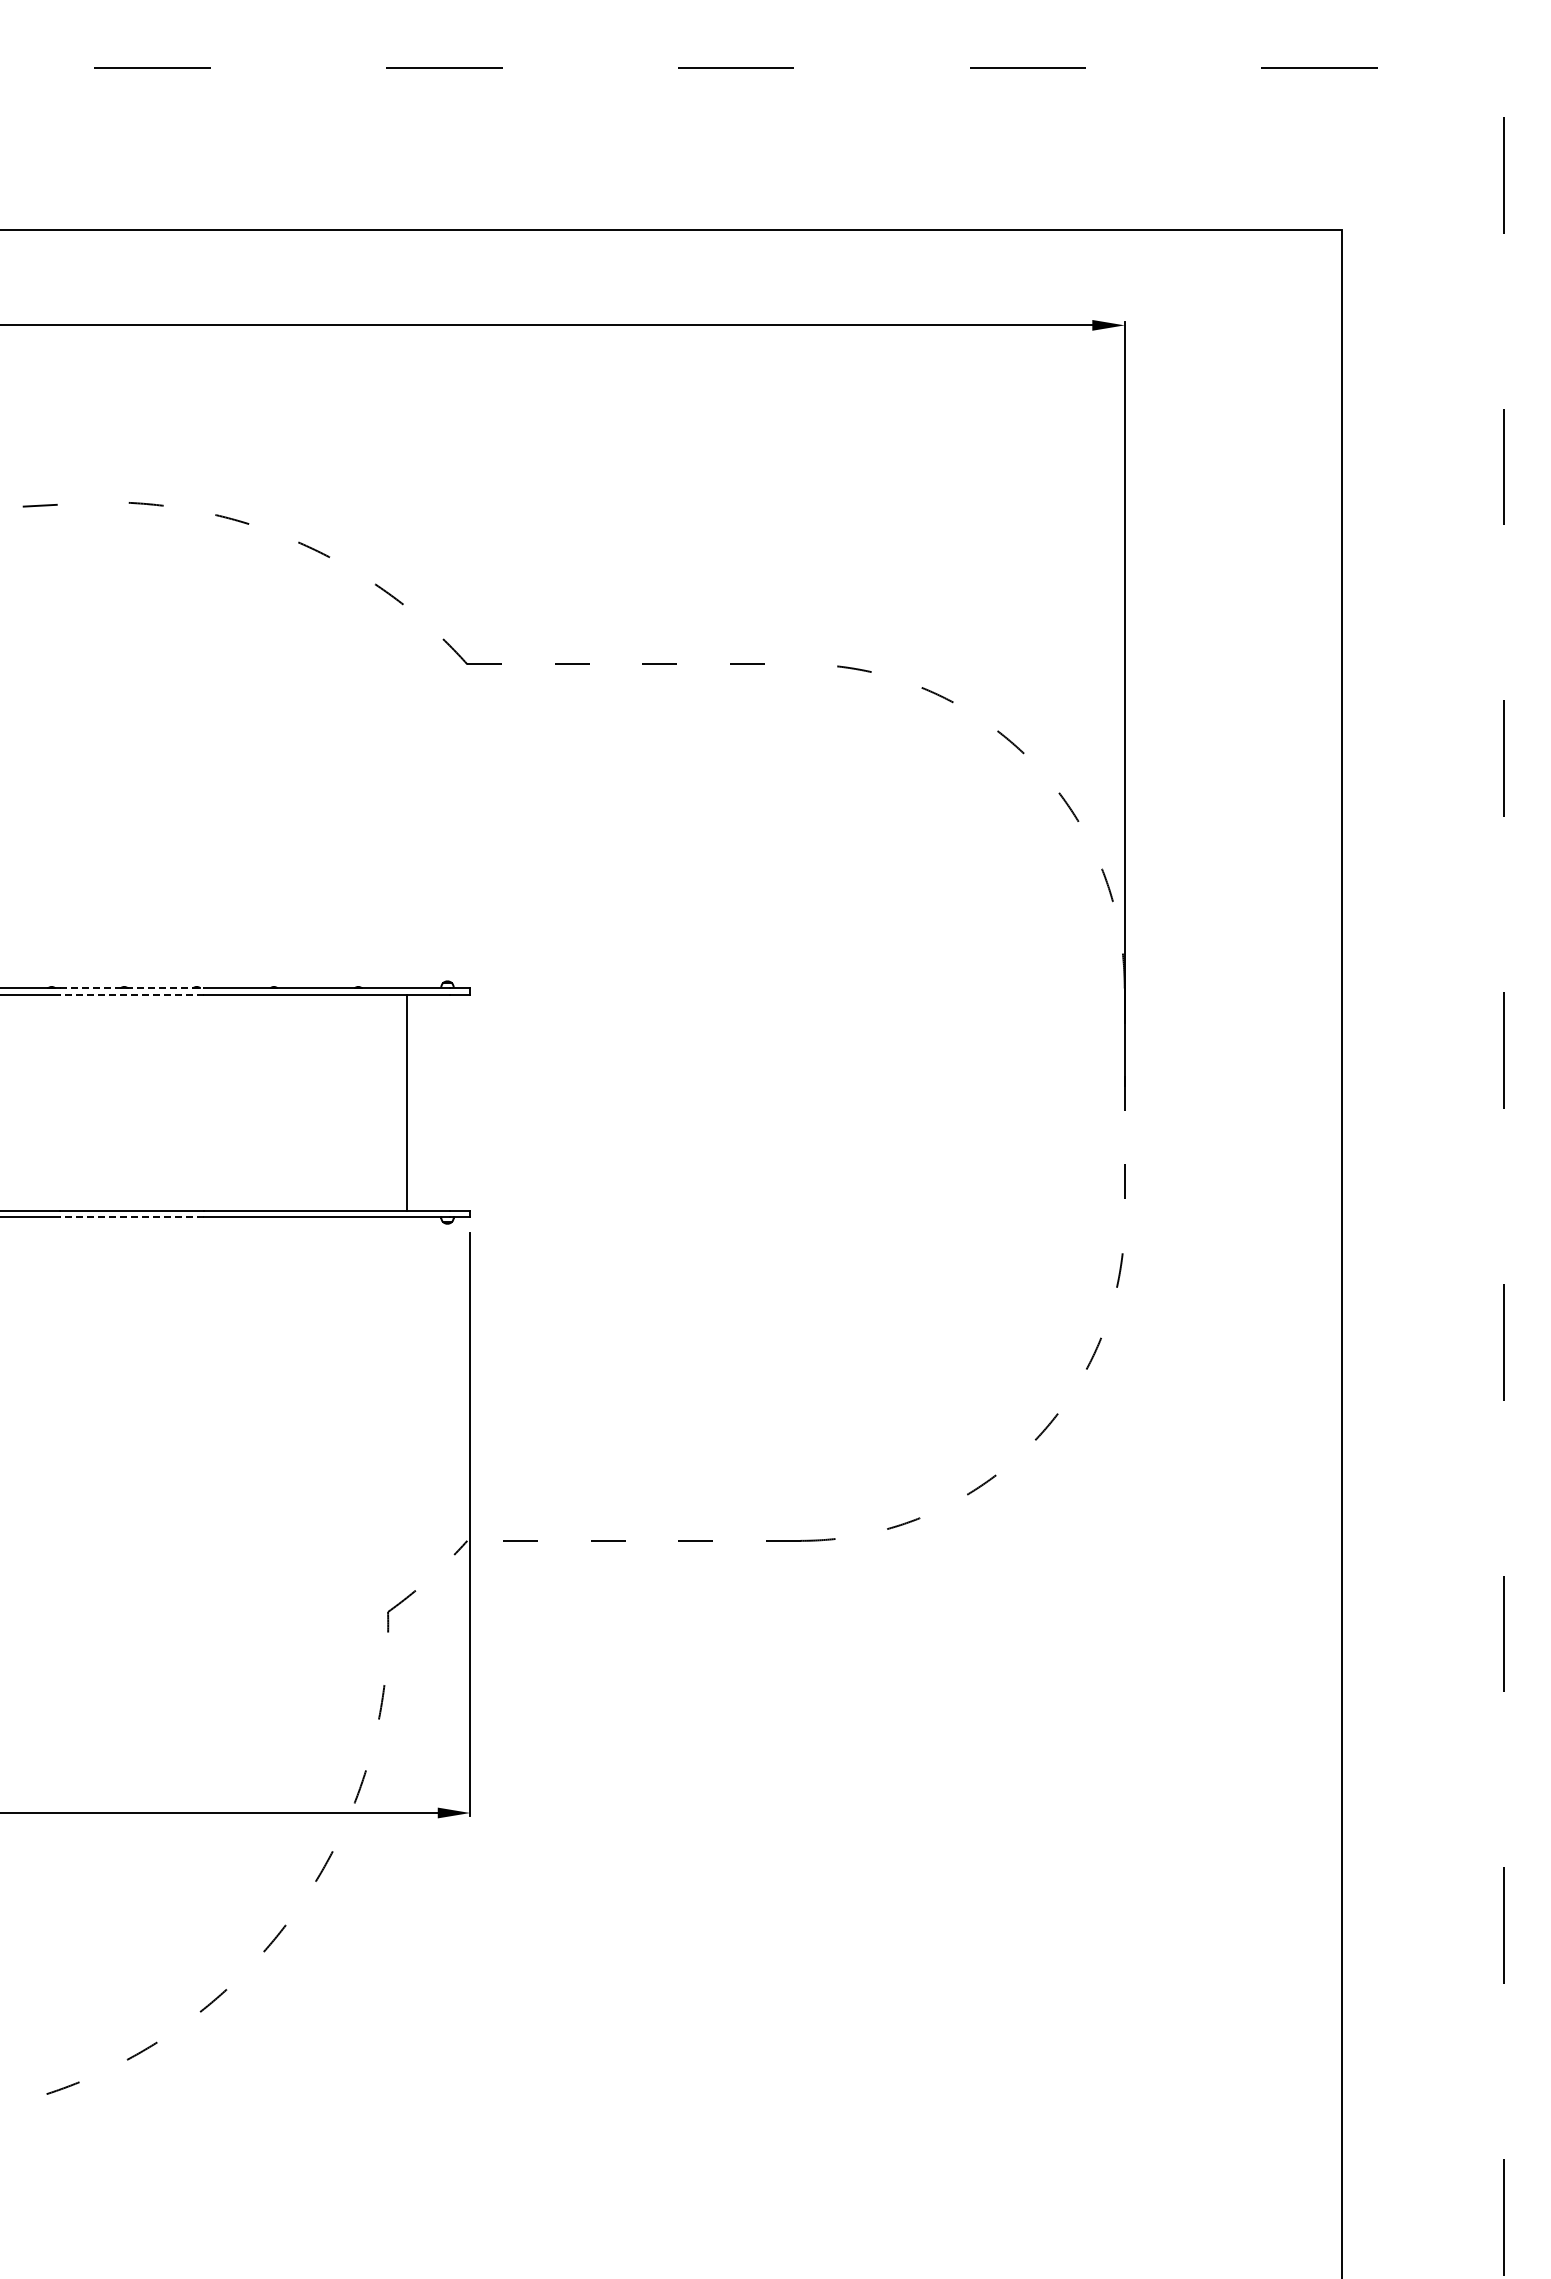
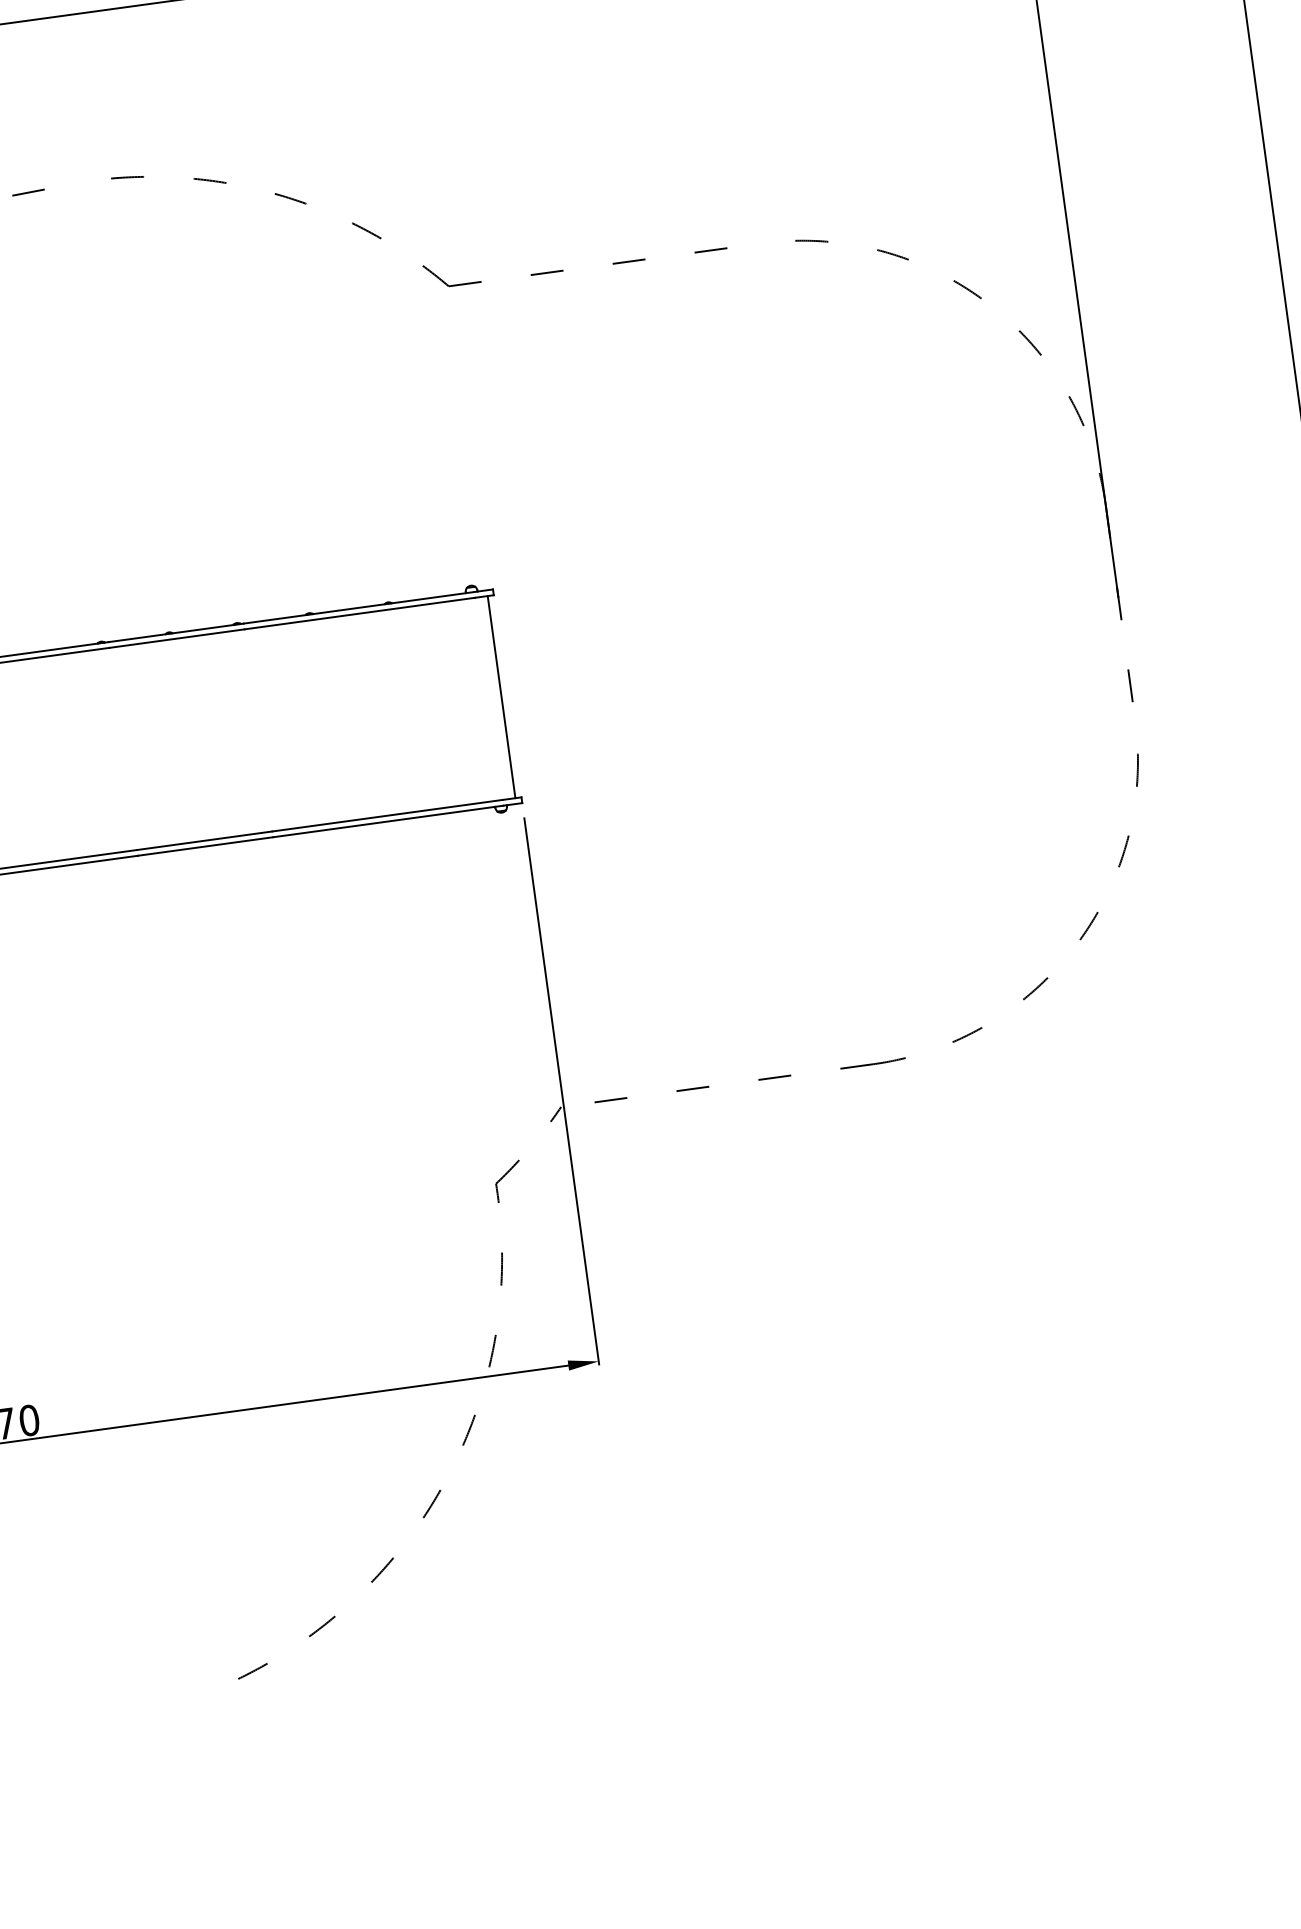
line: (132, 988) -> (176, 632), dashed -> solid
line: (131, 994) -> (176, 638), dashed -> solid
line: (406, 1102) -> (501, 697), moved
line: (131, 1216) -> (205, 846), dashed -> solid

